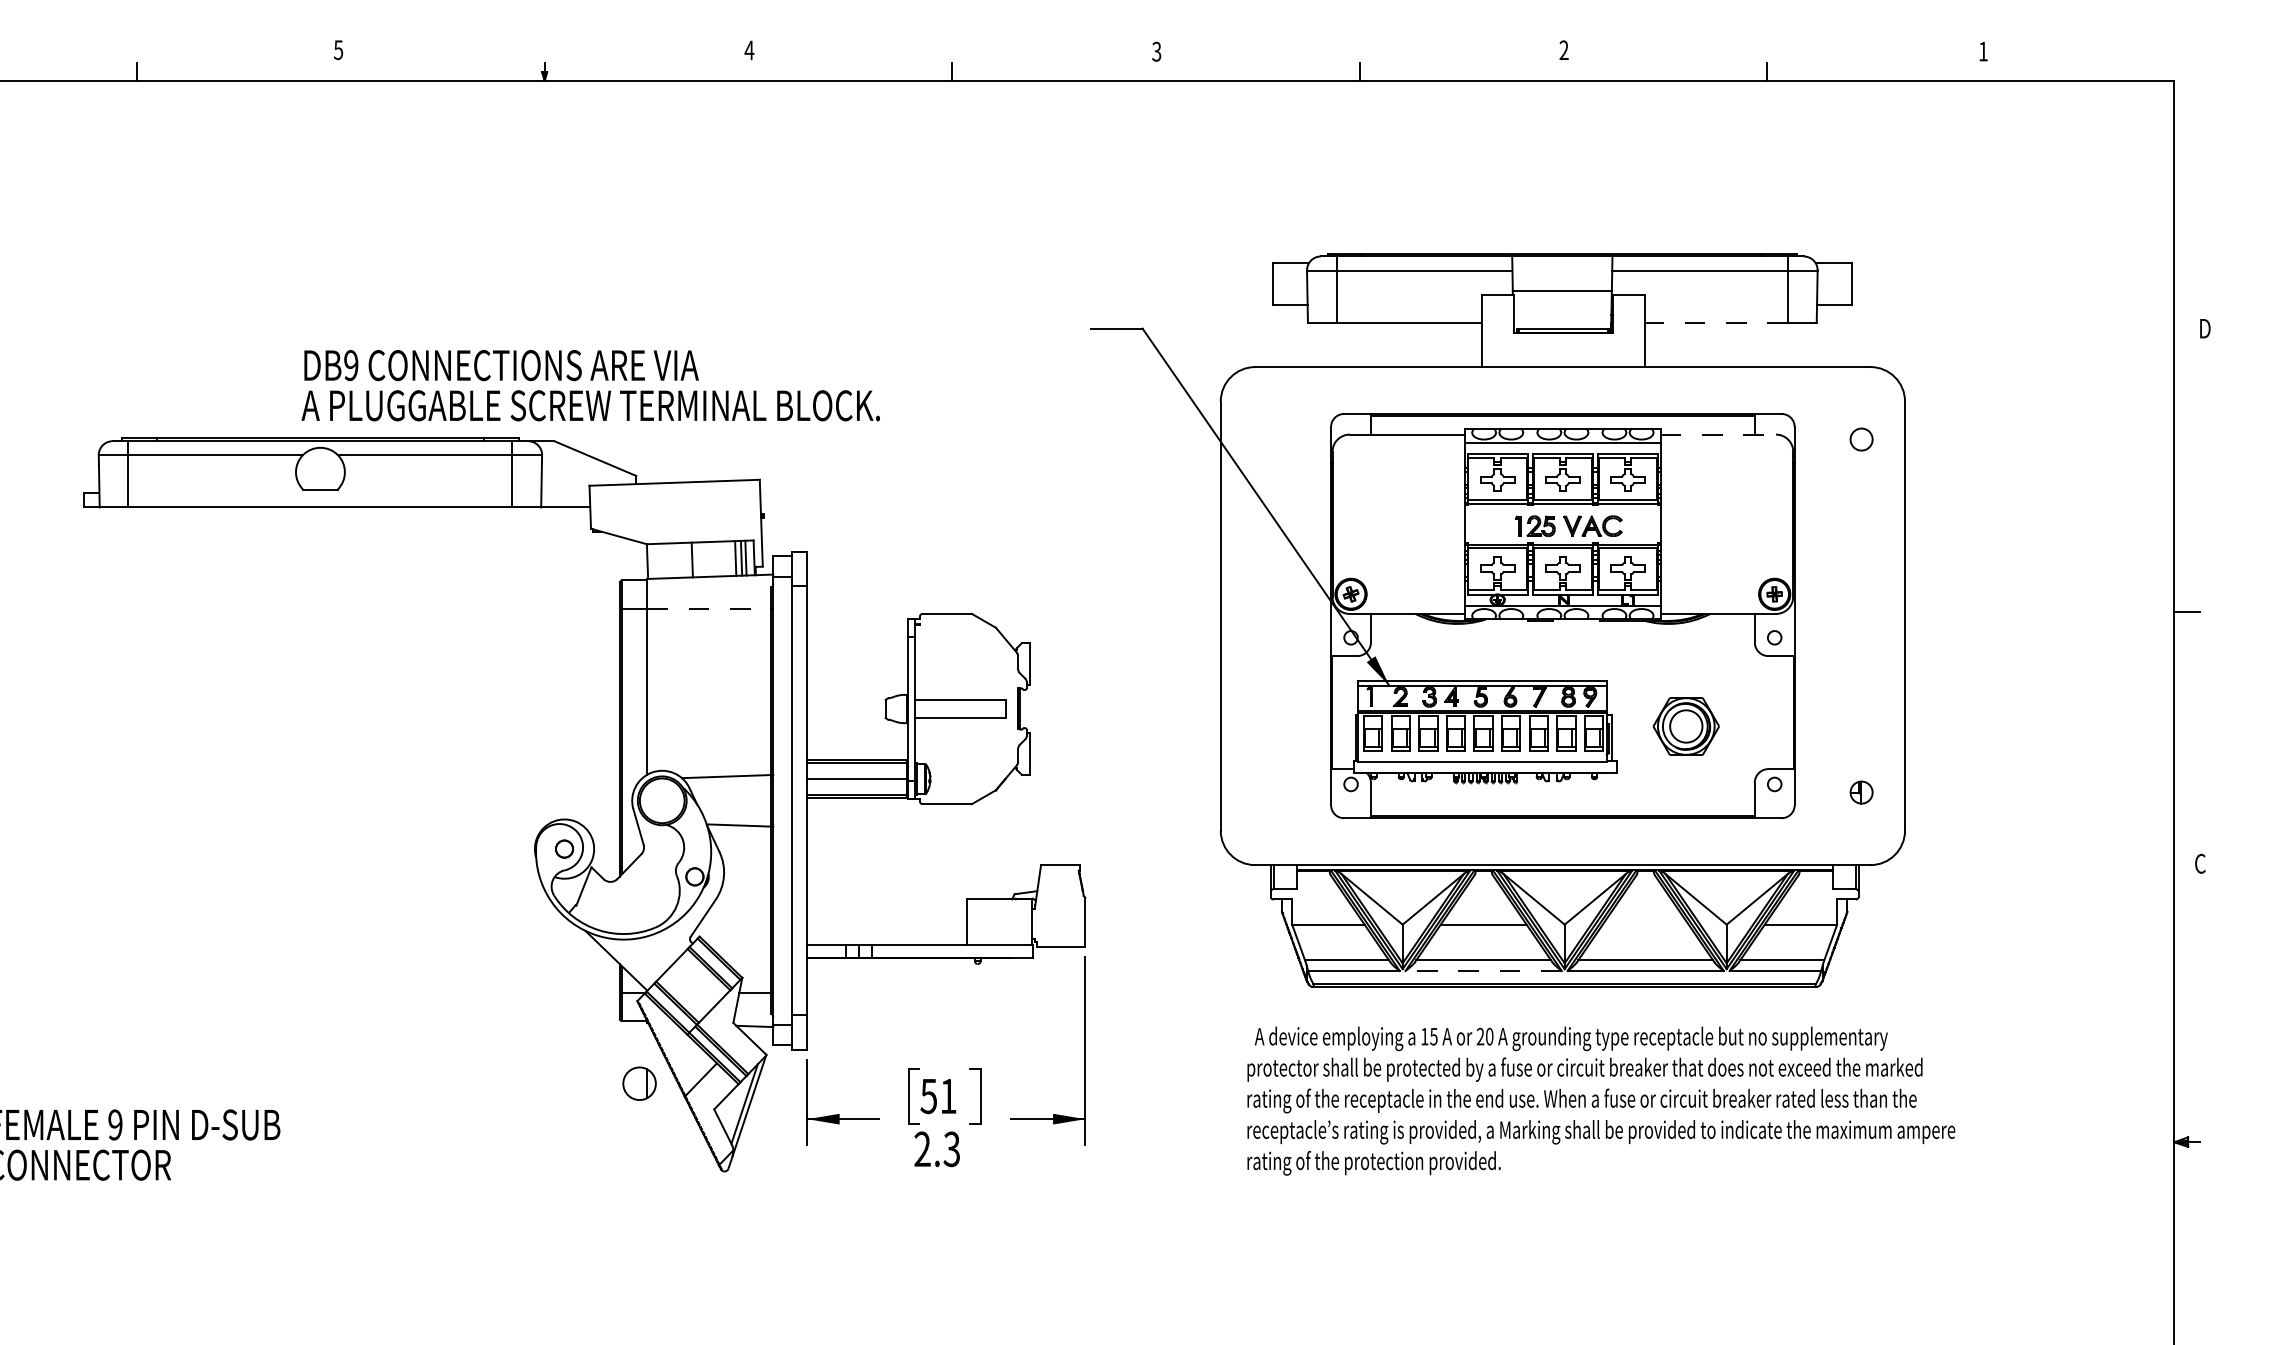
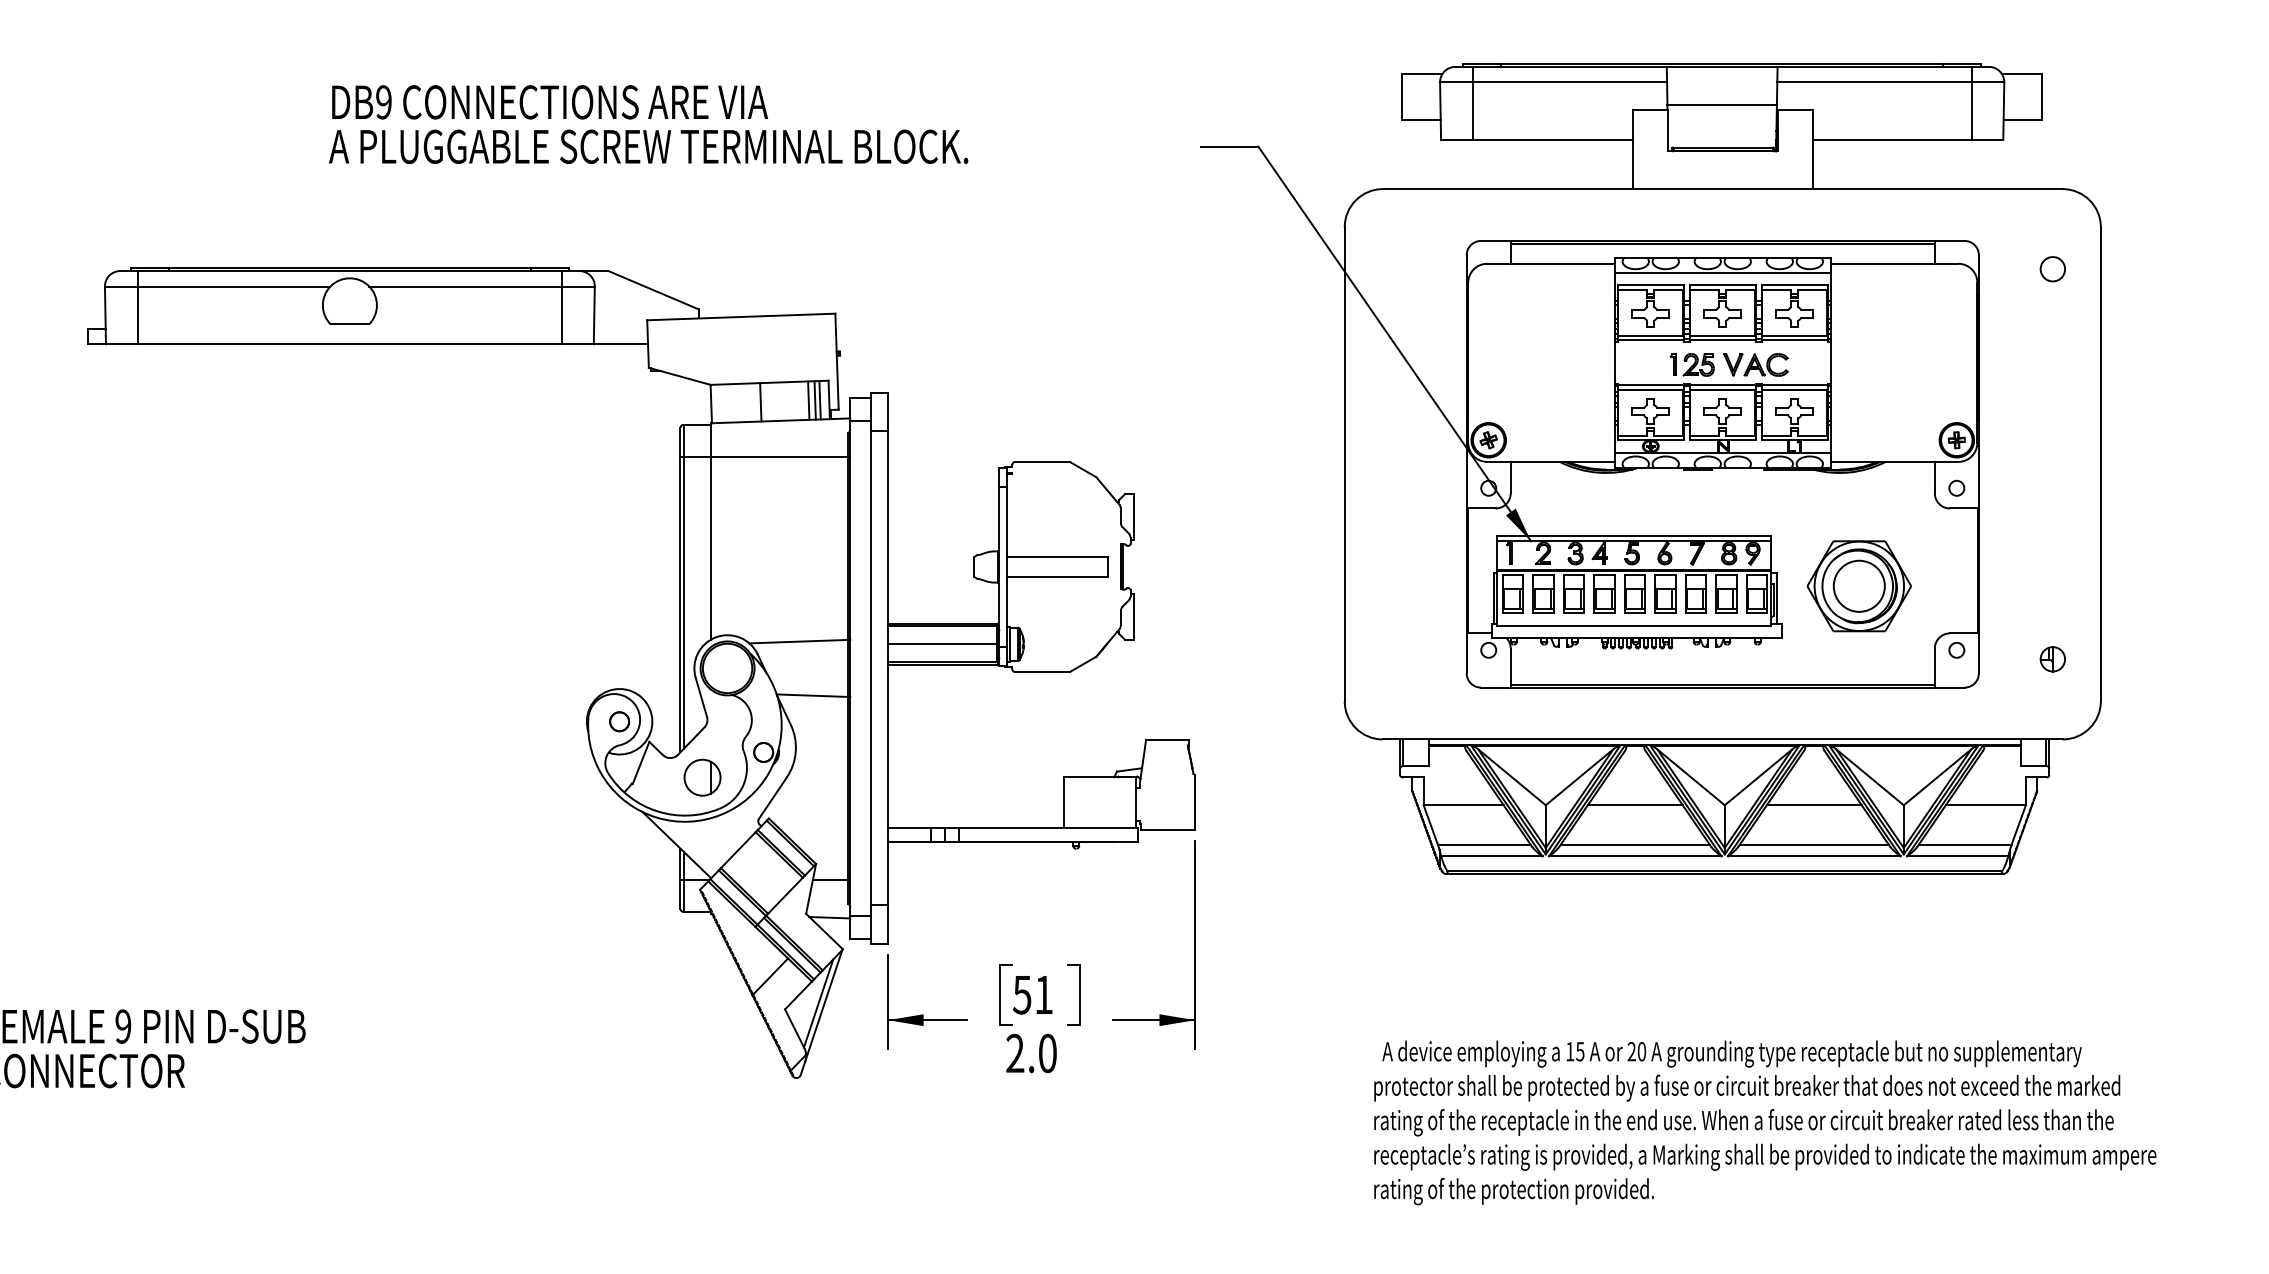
line: (1716, 322) -> (1892, 139), dashed -> solid
text: (590, 385) -> (648, 124), moved
line: (1718, 434) -> (1894, 263), dashed -> solid
line: (709, 609) -> (779, 457), dashed -> solid
part: (1685, 726) -> (1858, 586), size x1.43
line: (1645, 924) -> (1814, 805), added
line: (1483, 971) -> (1635, 857), dashed -> solid
part: (639, 1083) -> (702, 777), moved
text: (1601, 1100) -> (1765, 1122), moved
text: (951, 1149) -> (1047, 1053), 2.3 -> 2.0

